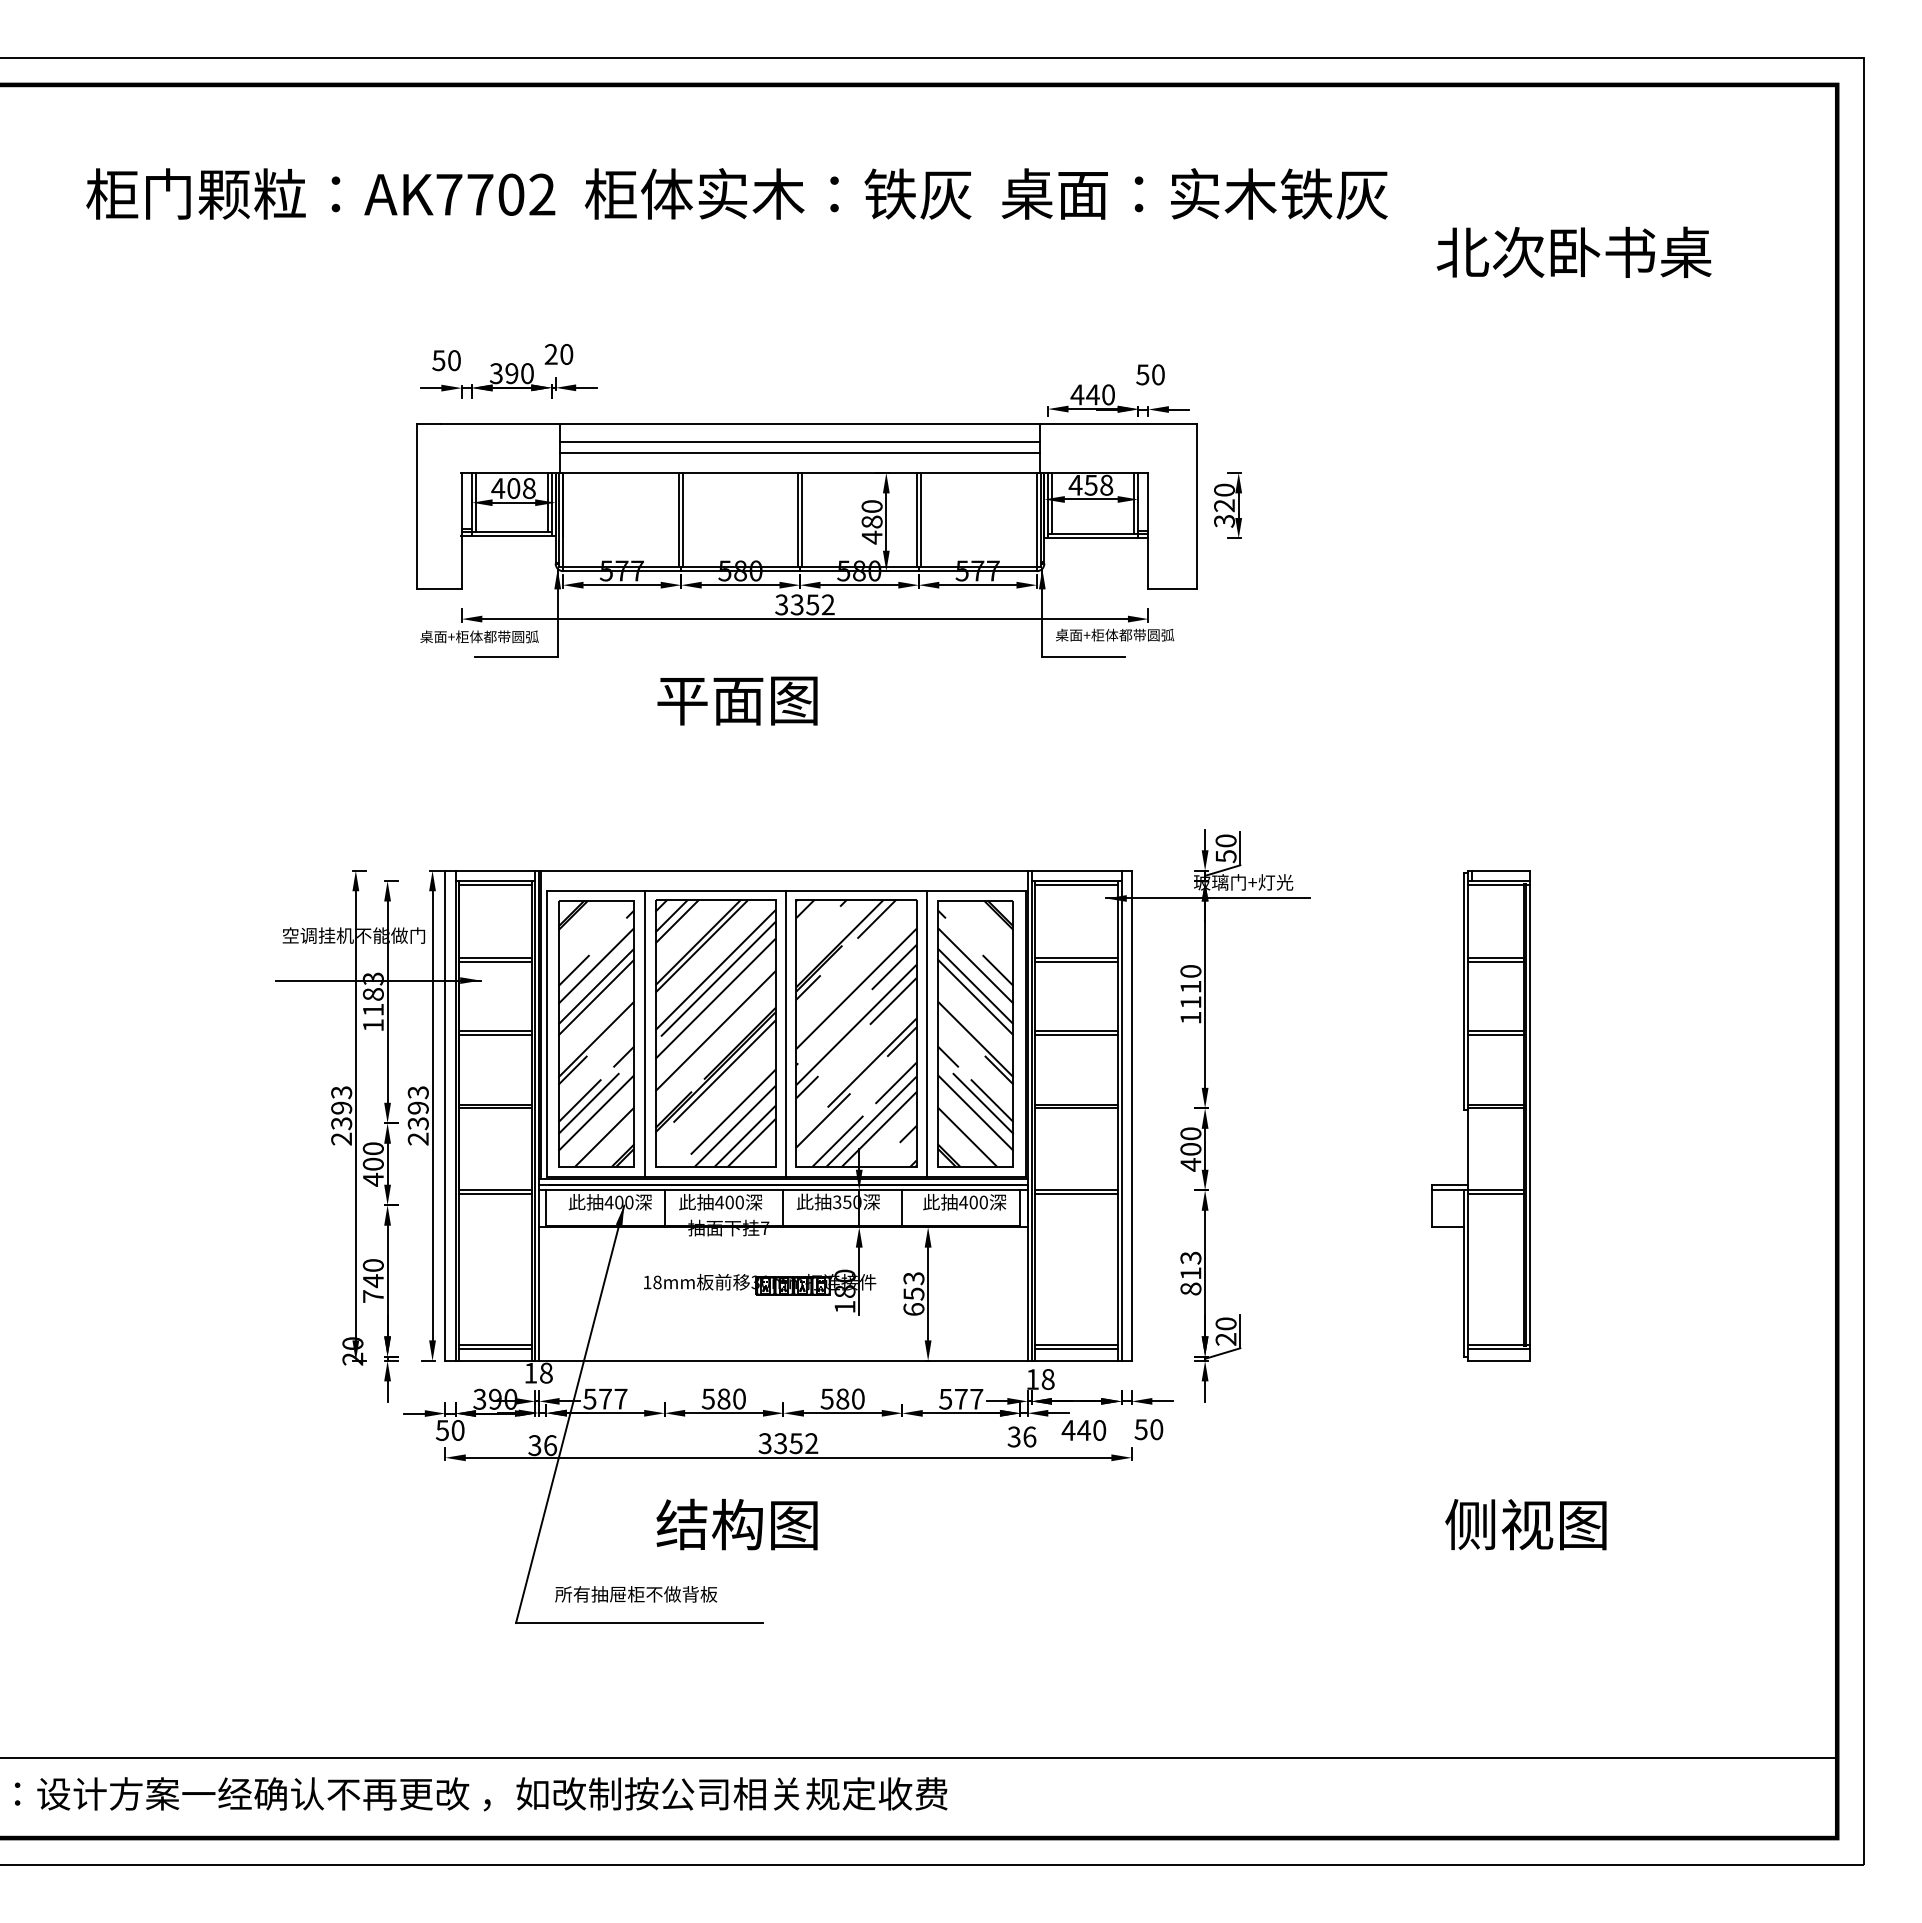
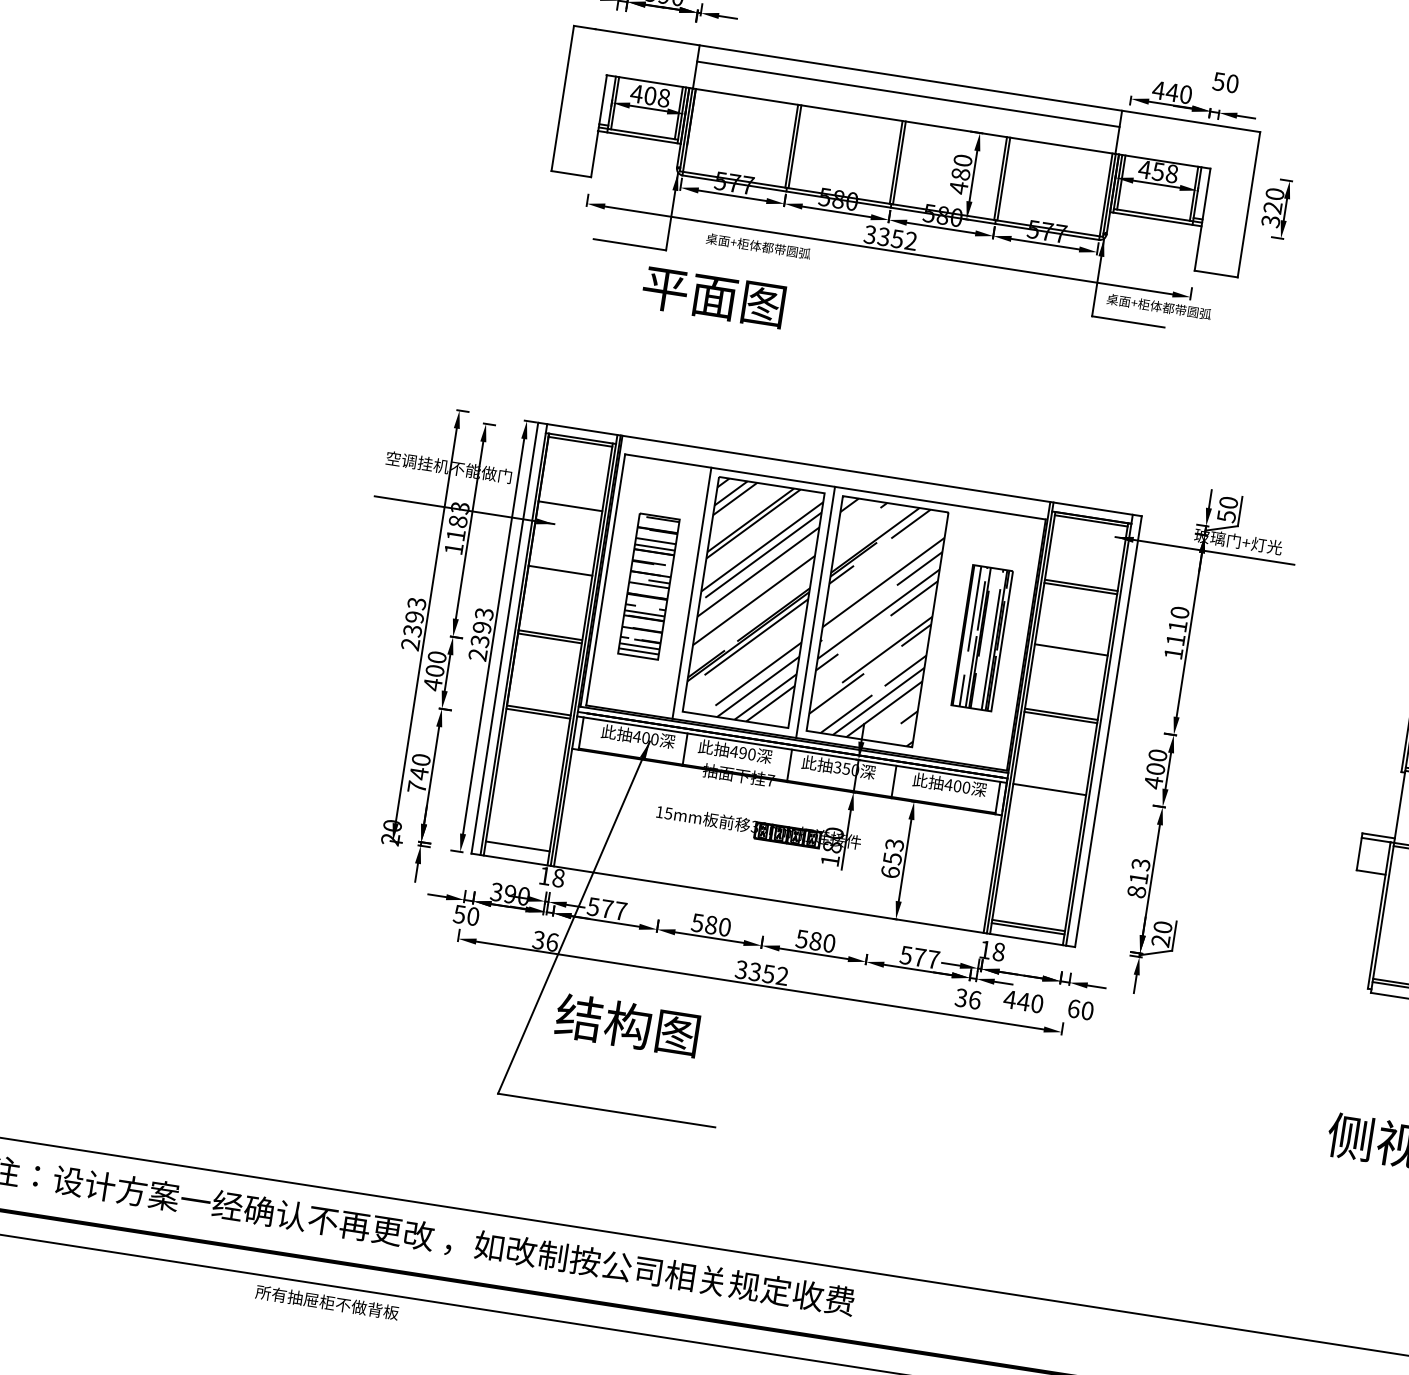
line: (799, 453) -> (906, 104), removed
text: (479, 636) -> (758, 245), moved
text: (737, 700) -> (713, 296), moved
line: (495, 961) -> (569, 509), removed
part: (596, 1033) -> (648, 586), size x0.6
line: (926, 1033) -> (939, 631), removed
part: (975, 1033) -> (982, 637), size x0.6
line: (495, 1035) -> (559, 574), removed
line: (1076, 1035) -> (1070, 653), removed
line: (1076, 1193) -> (1049, 792), removed
text: (729, 1202) -> (742, 753), 400 -> 490
text: (657, 1282) -> (668, 813), 18mm -> 15mm
line: (495, 1348) -> (517, 849), removed
text: (1140, 1429) -> (1073, 1008), 50 -> 60
text: (736, 1524) -> (627, 1024), moved
text: (636, 1594) -> (327, 1302), moved

